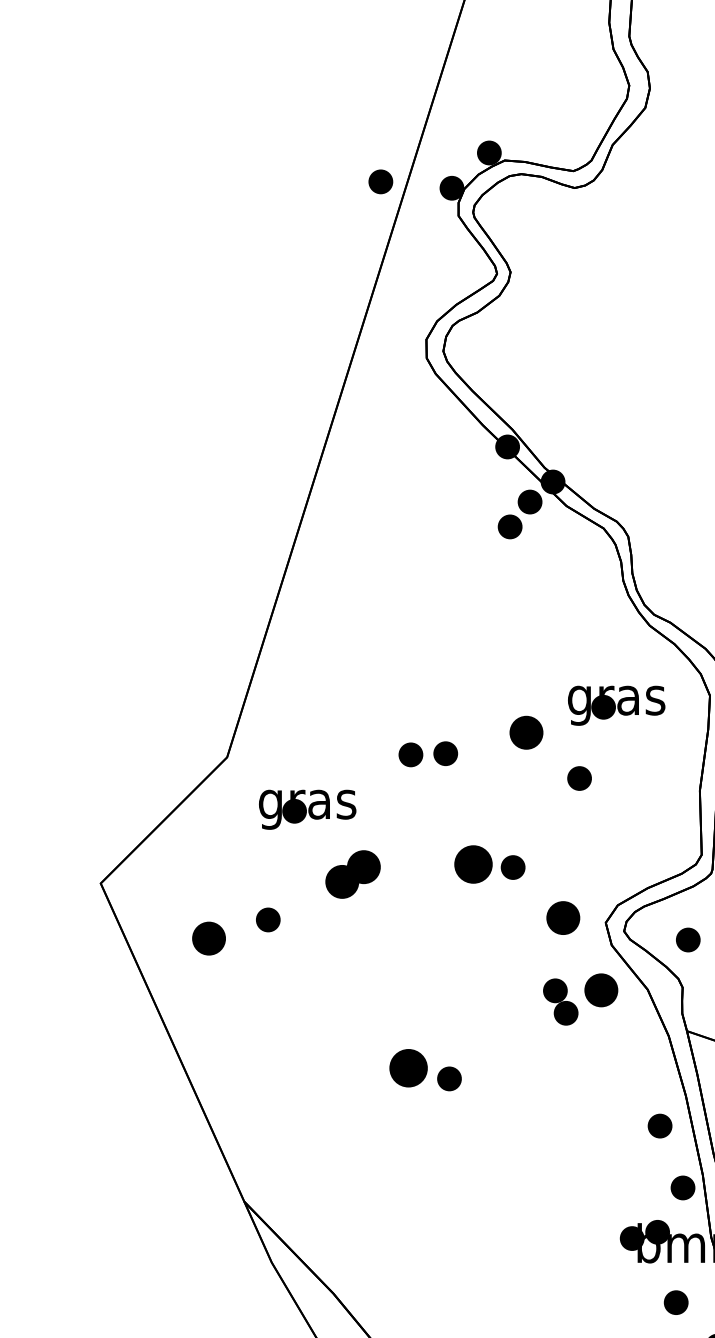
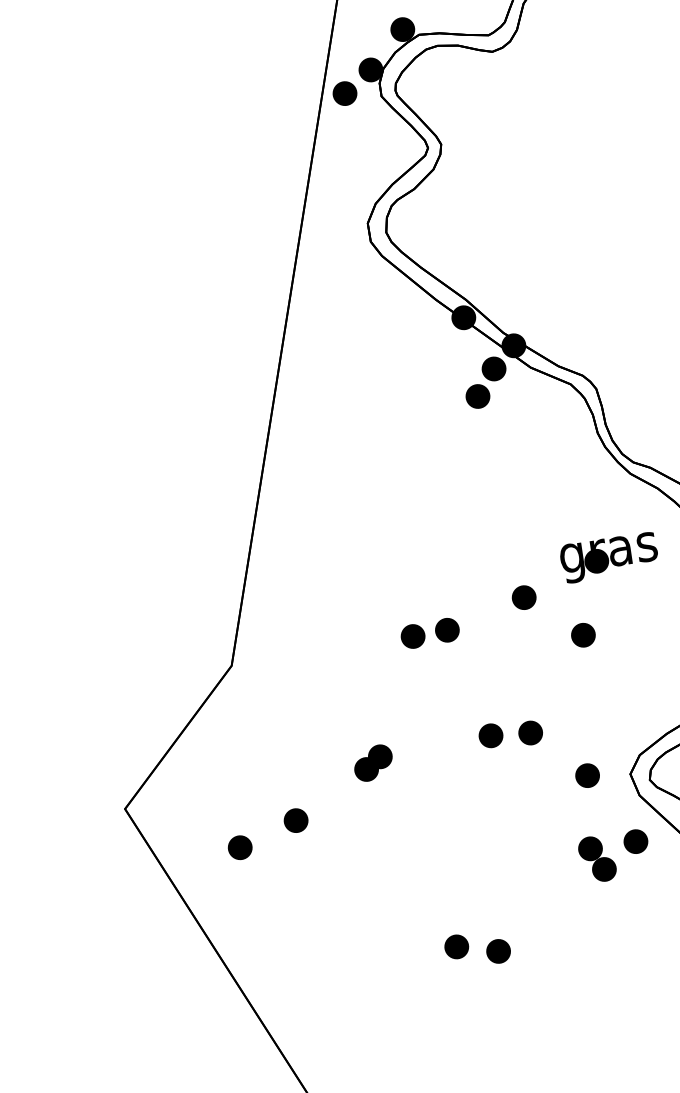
part: (380, 181) -> (344, 93), moved
part: (526, 732) -> (524, 597), size x0.71
part: (307, 809) -> (318, 705), removed
part: (473, 864) -> (491, 735), size x0.62
part: (353, 873) -> (373, 762), size x0.71
part: (562, 917) -> (586, 775), size x0.71
part: (208, 938) -> (239, 847), size x0.71
part: (601, 990) -> (636, 841), size x0.71
part: (408, 1068) -> (456, 947), size x0.62

